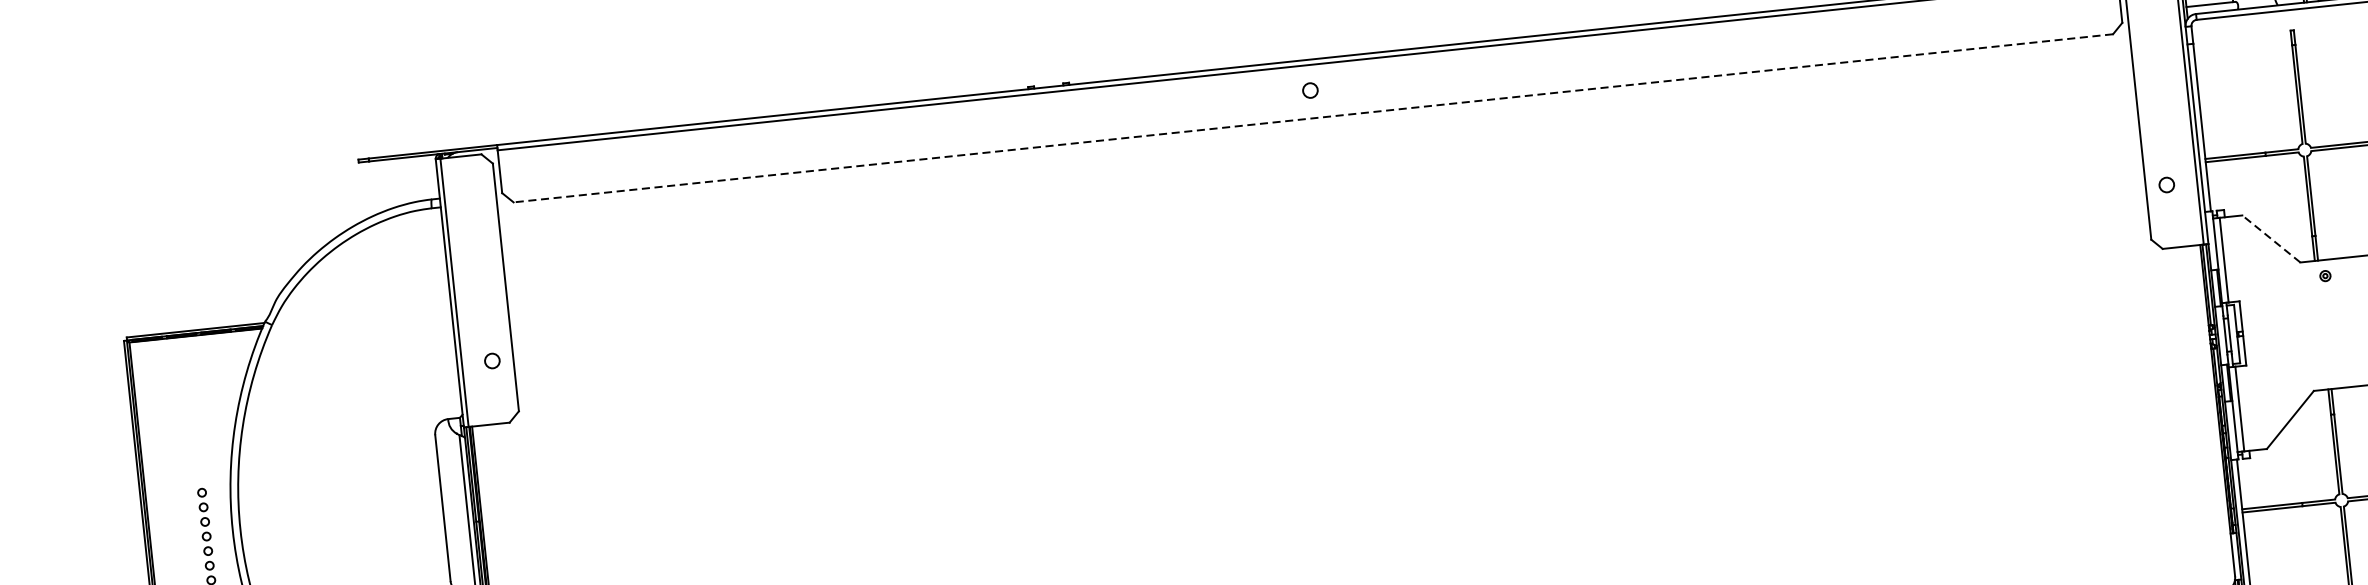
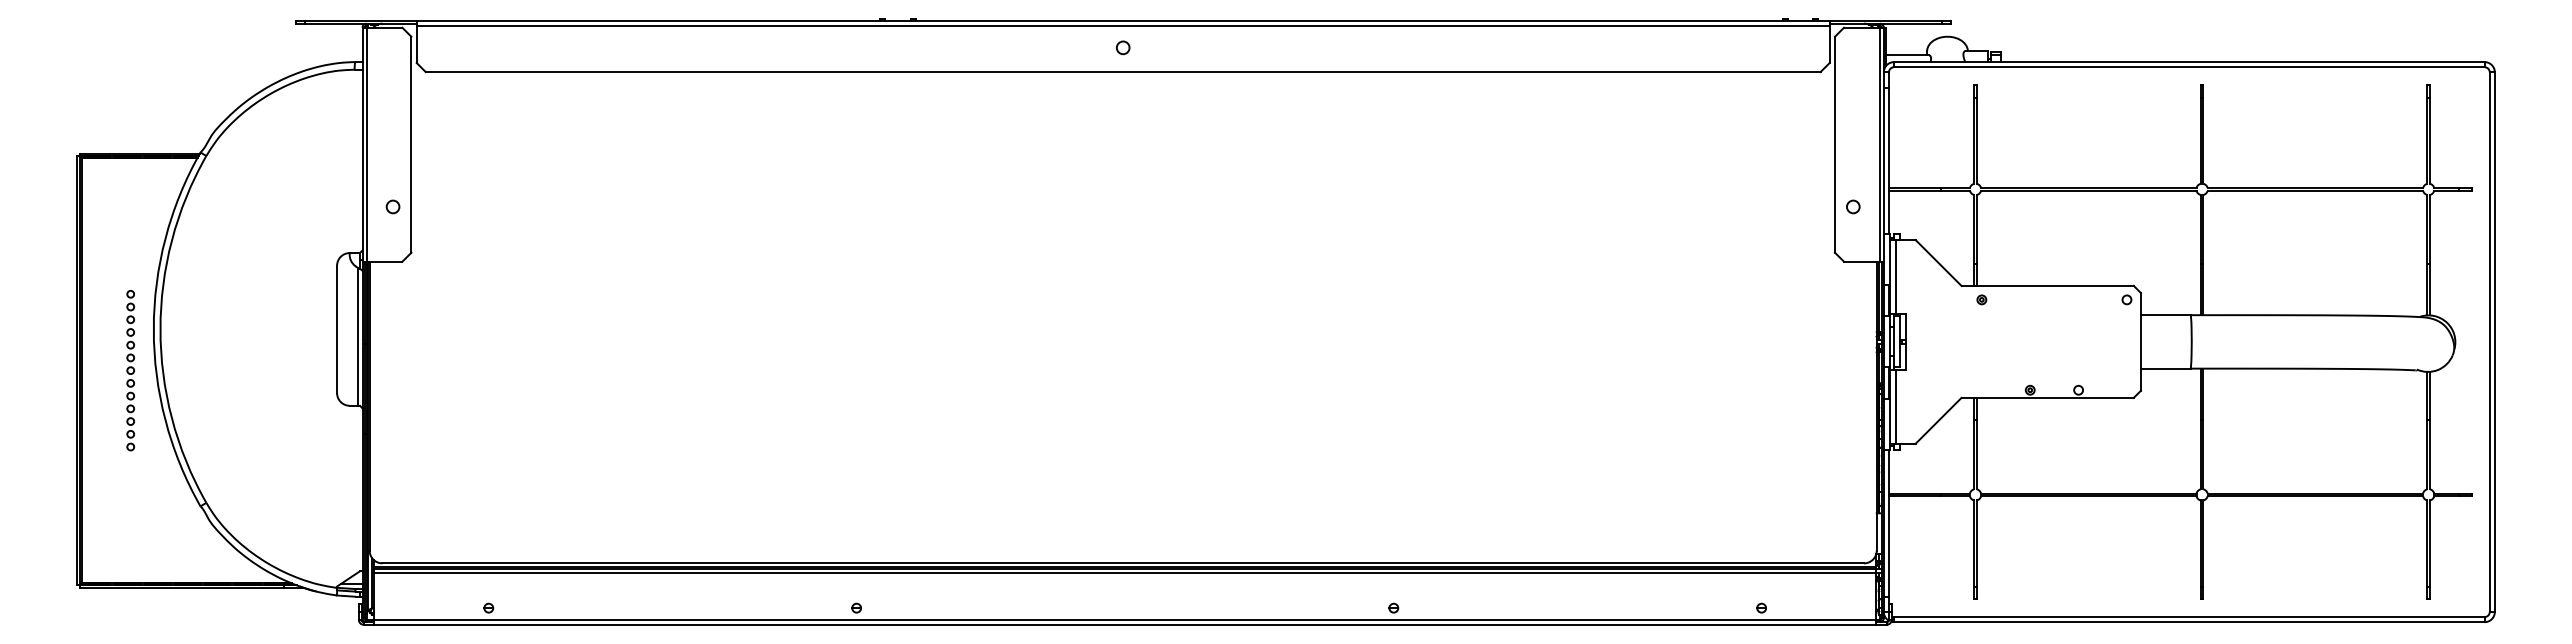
line: (1312, 118) -> (1122, 72), dashed -> solid
line: (2271, 238) -> (1938, 262), dashed -> solid

